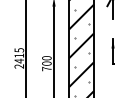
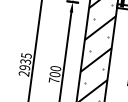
text: (19, 58) -> (25, 64), 2415 -> 2935

